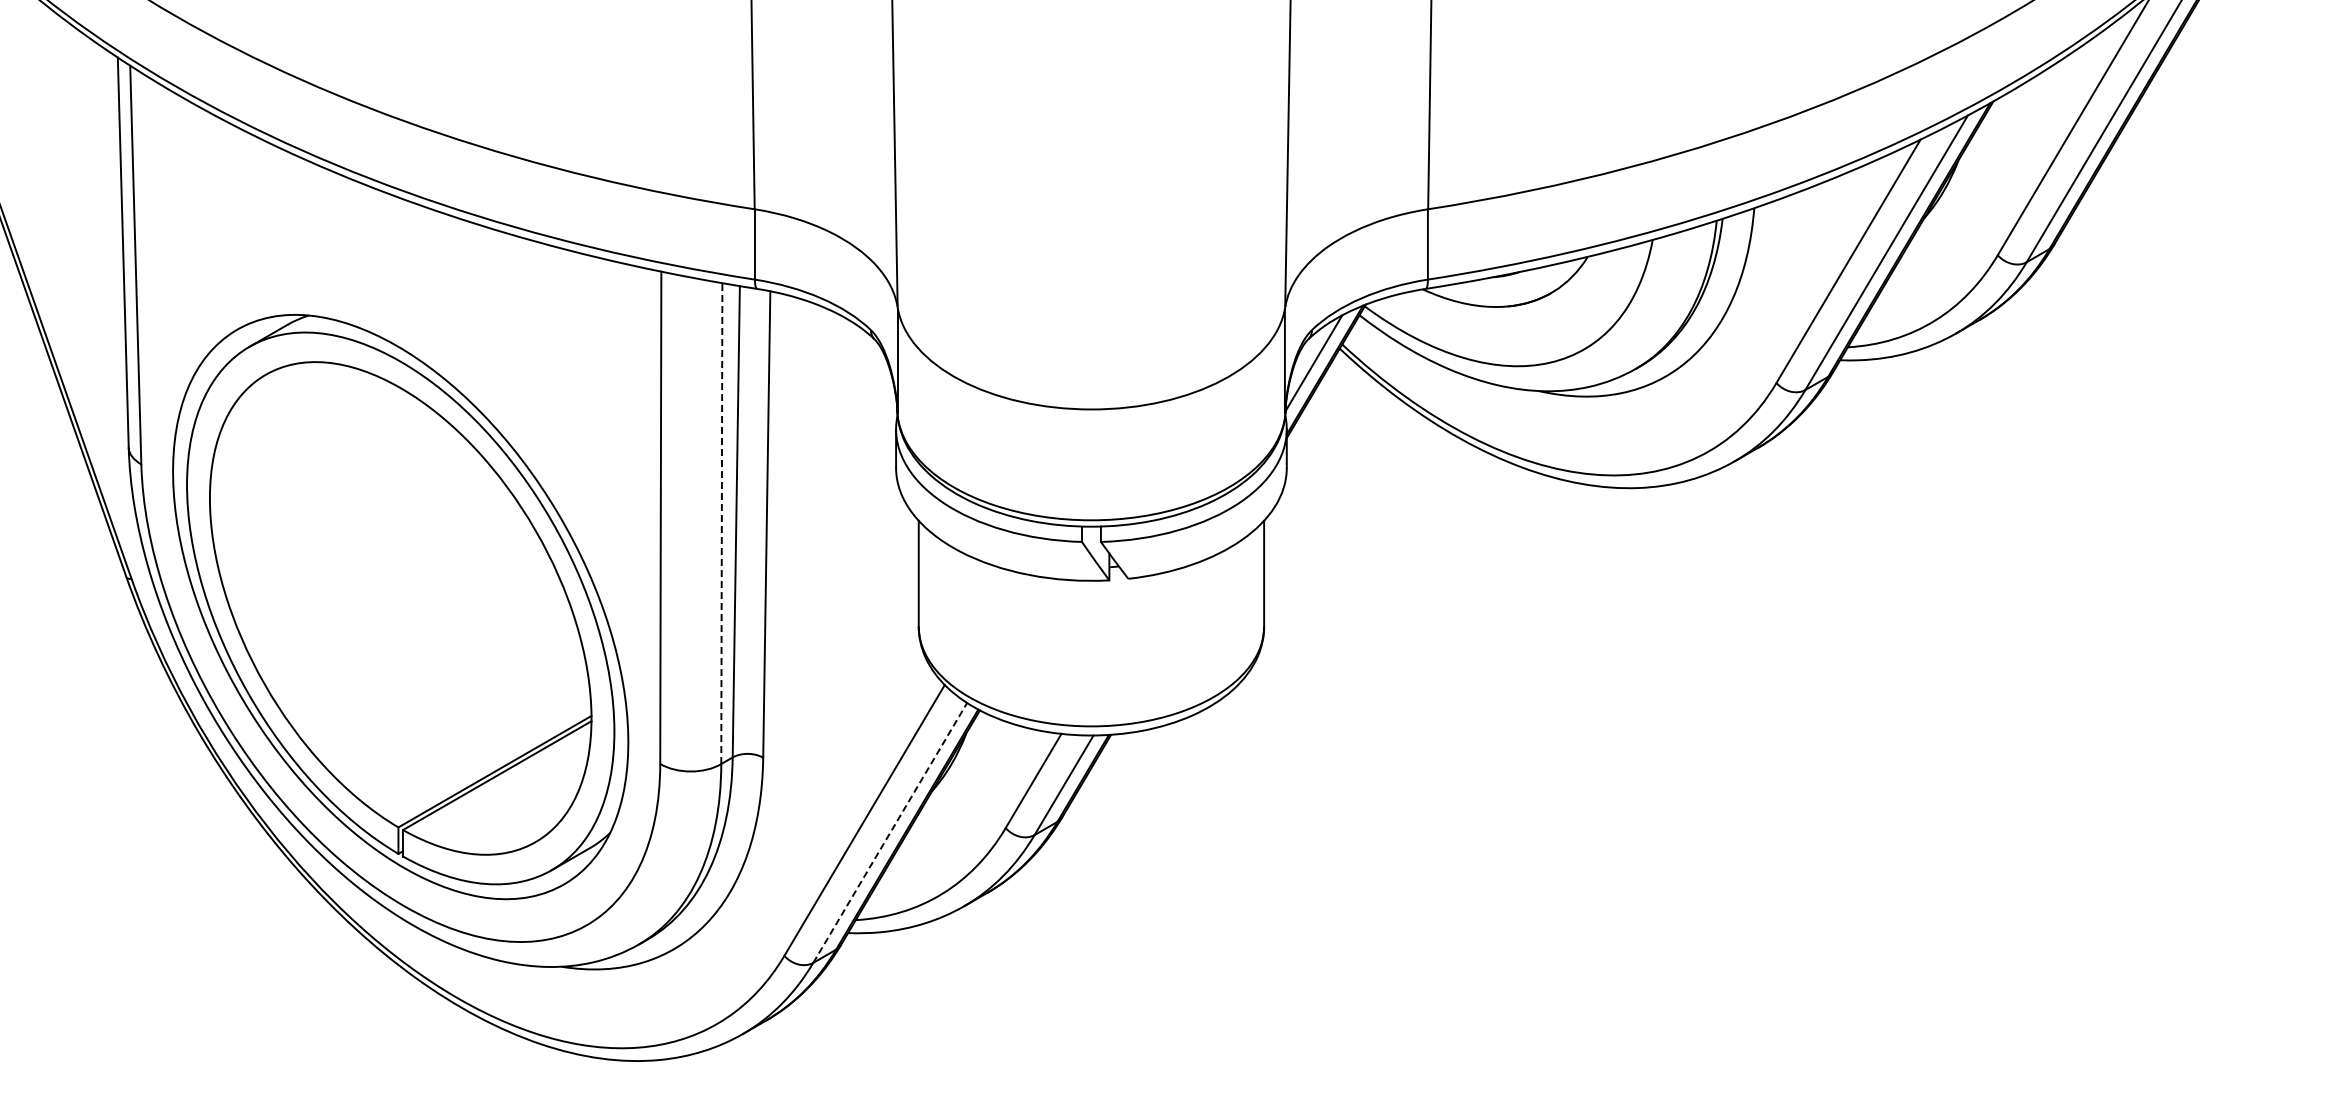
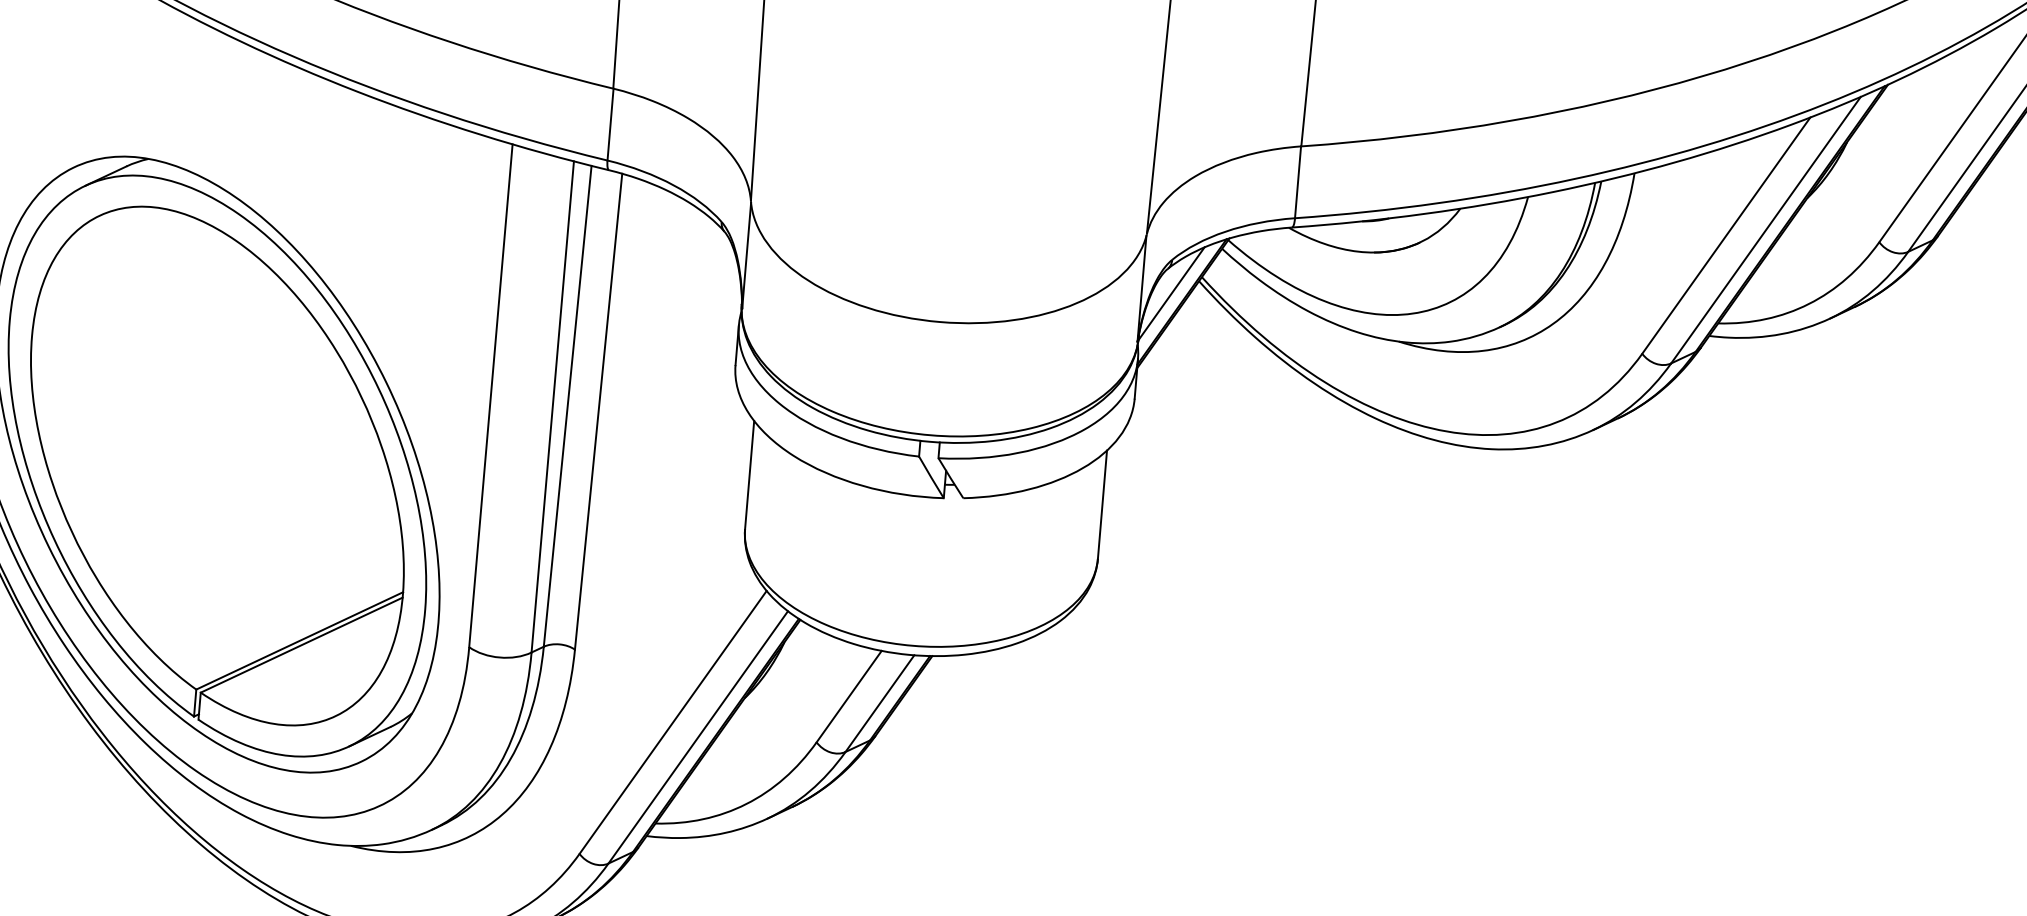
line: (721, 523) -> (552, 406), dashed -> solid
line: (890, 832) -> (698, 736), dashed -> solid

